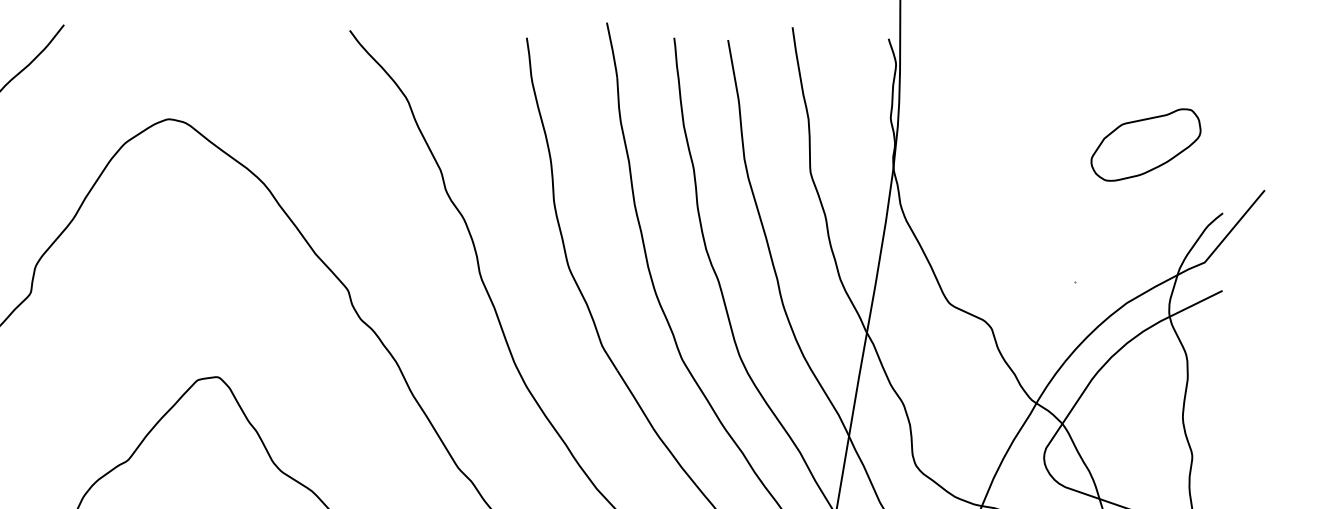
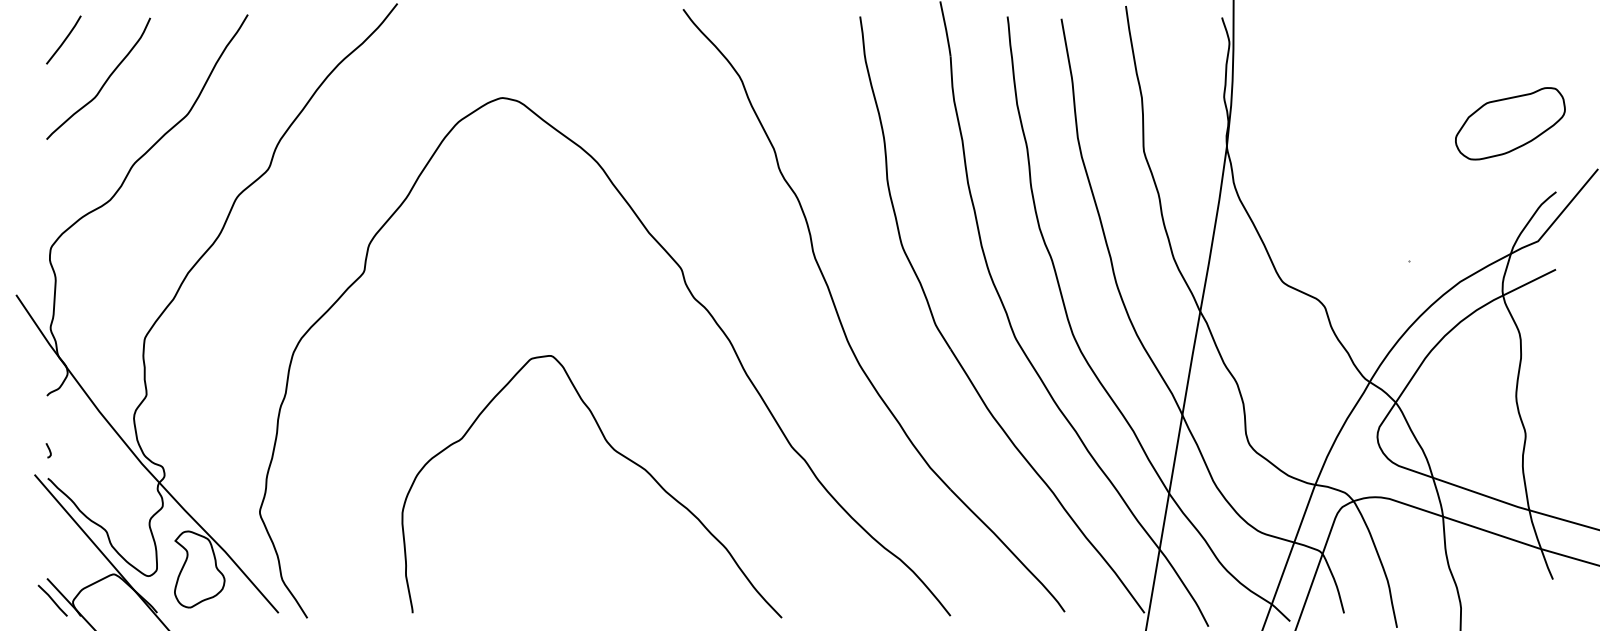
part: (1146, 144) -> (1510, 123), moved

